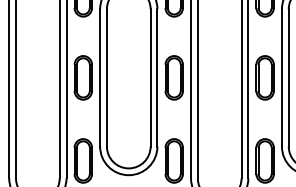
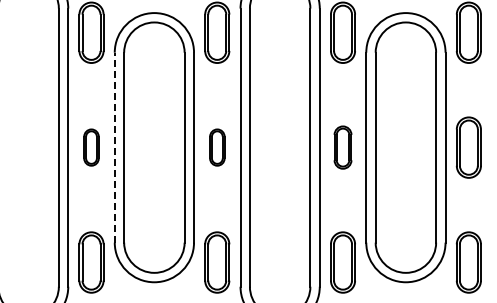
part: (83, 77) -> (91, 147), size x0.6
line: (99, 77) -> (114, 147), solid -> dashed
part: (174, 77) -> (217, 147), size x0.6
part: (264, 77) -> (342, 147), size x0.7

